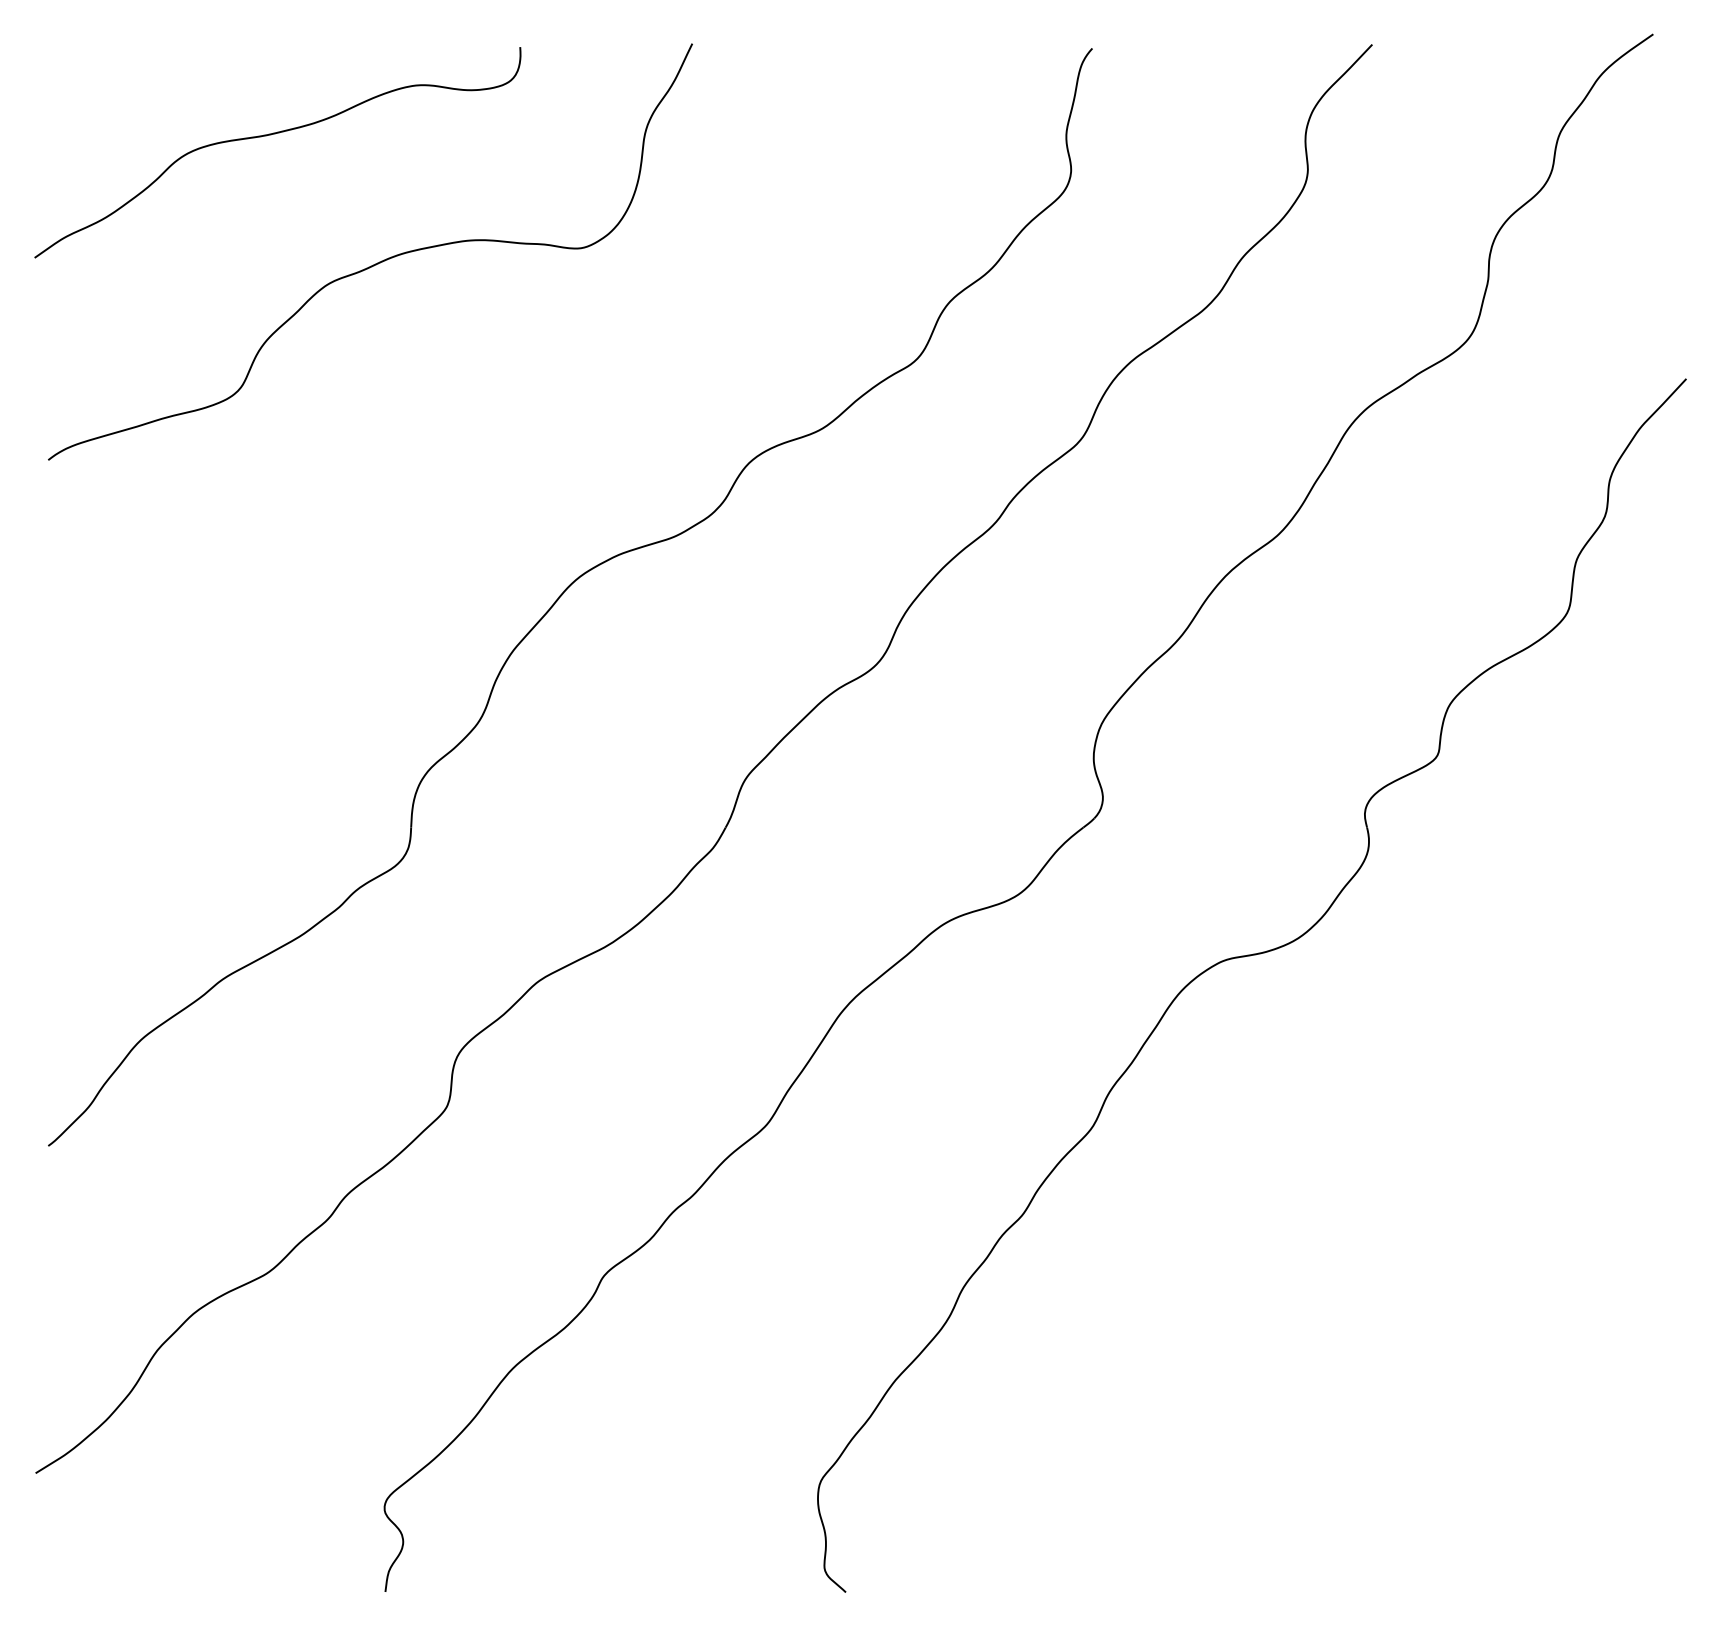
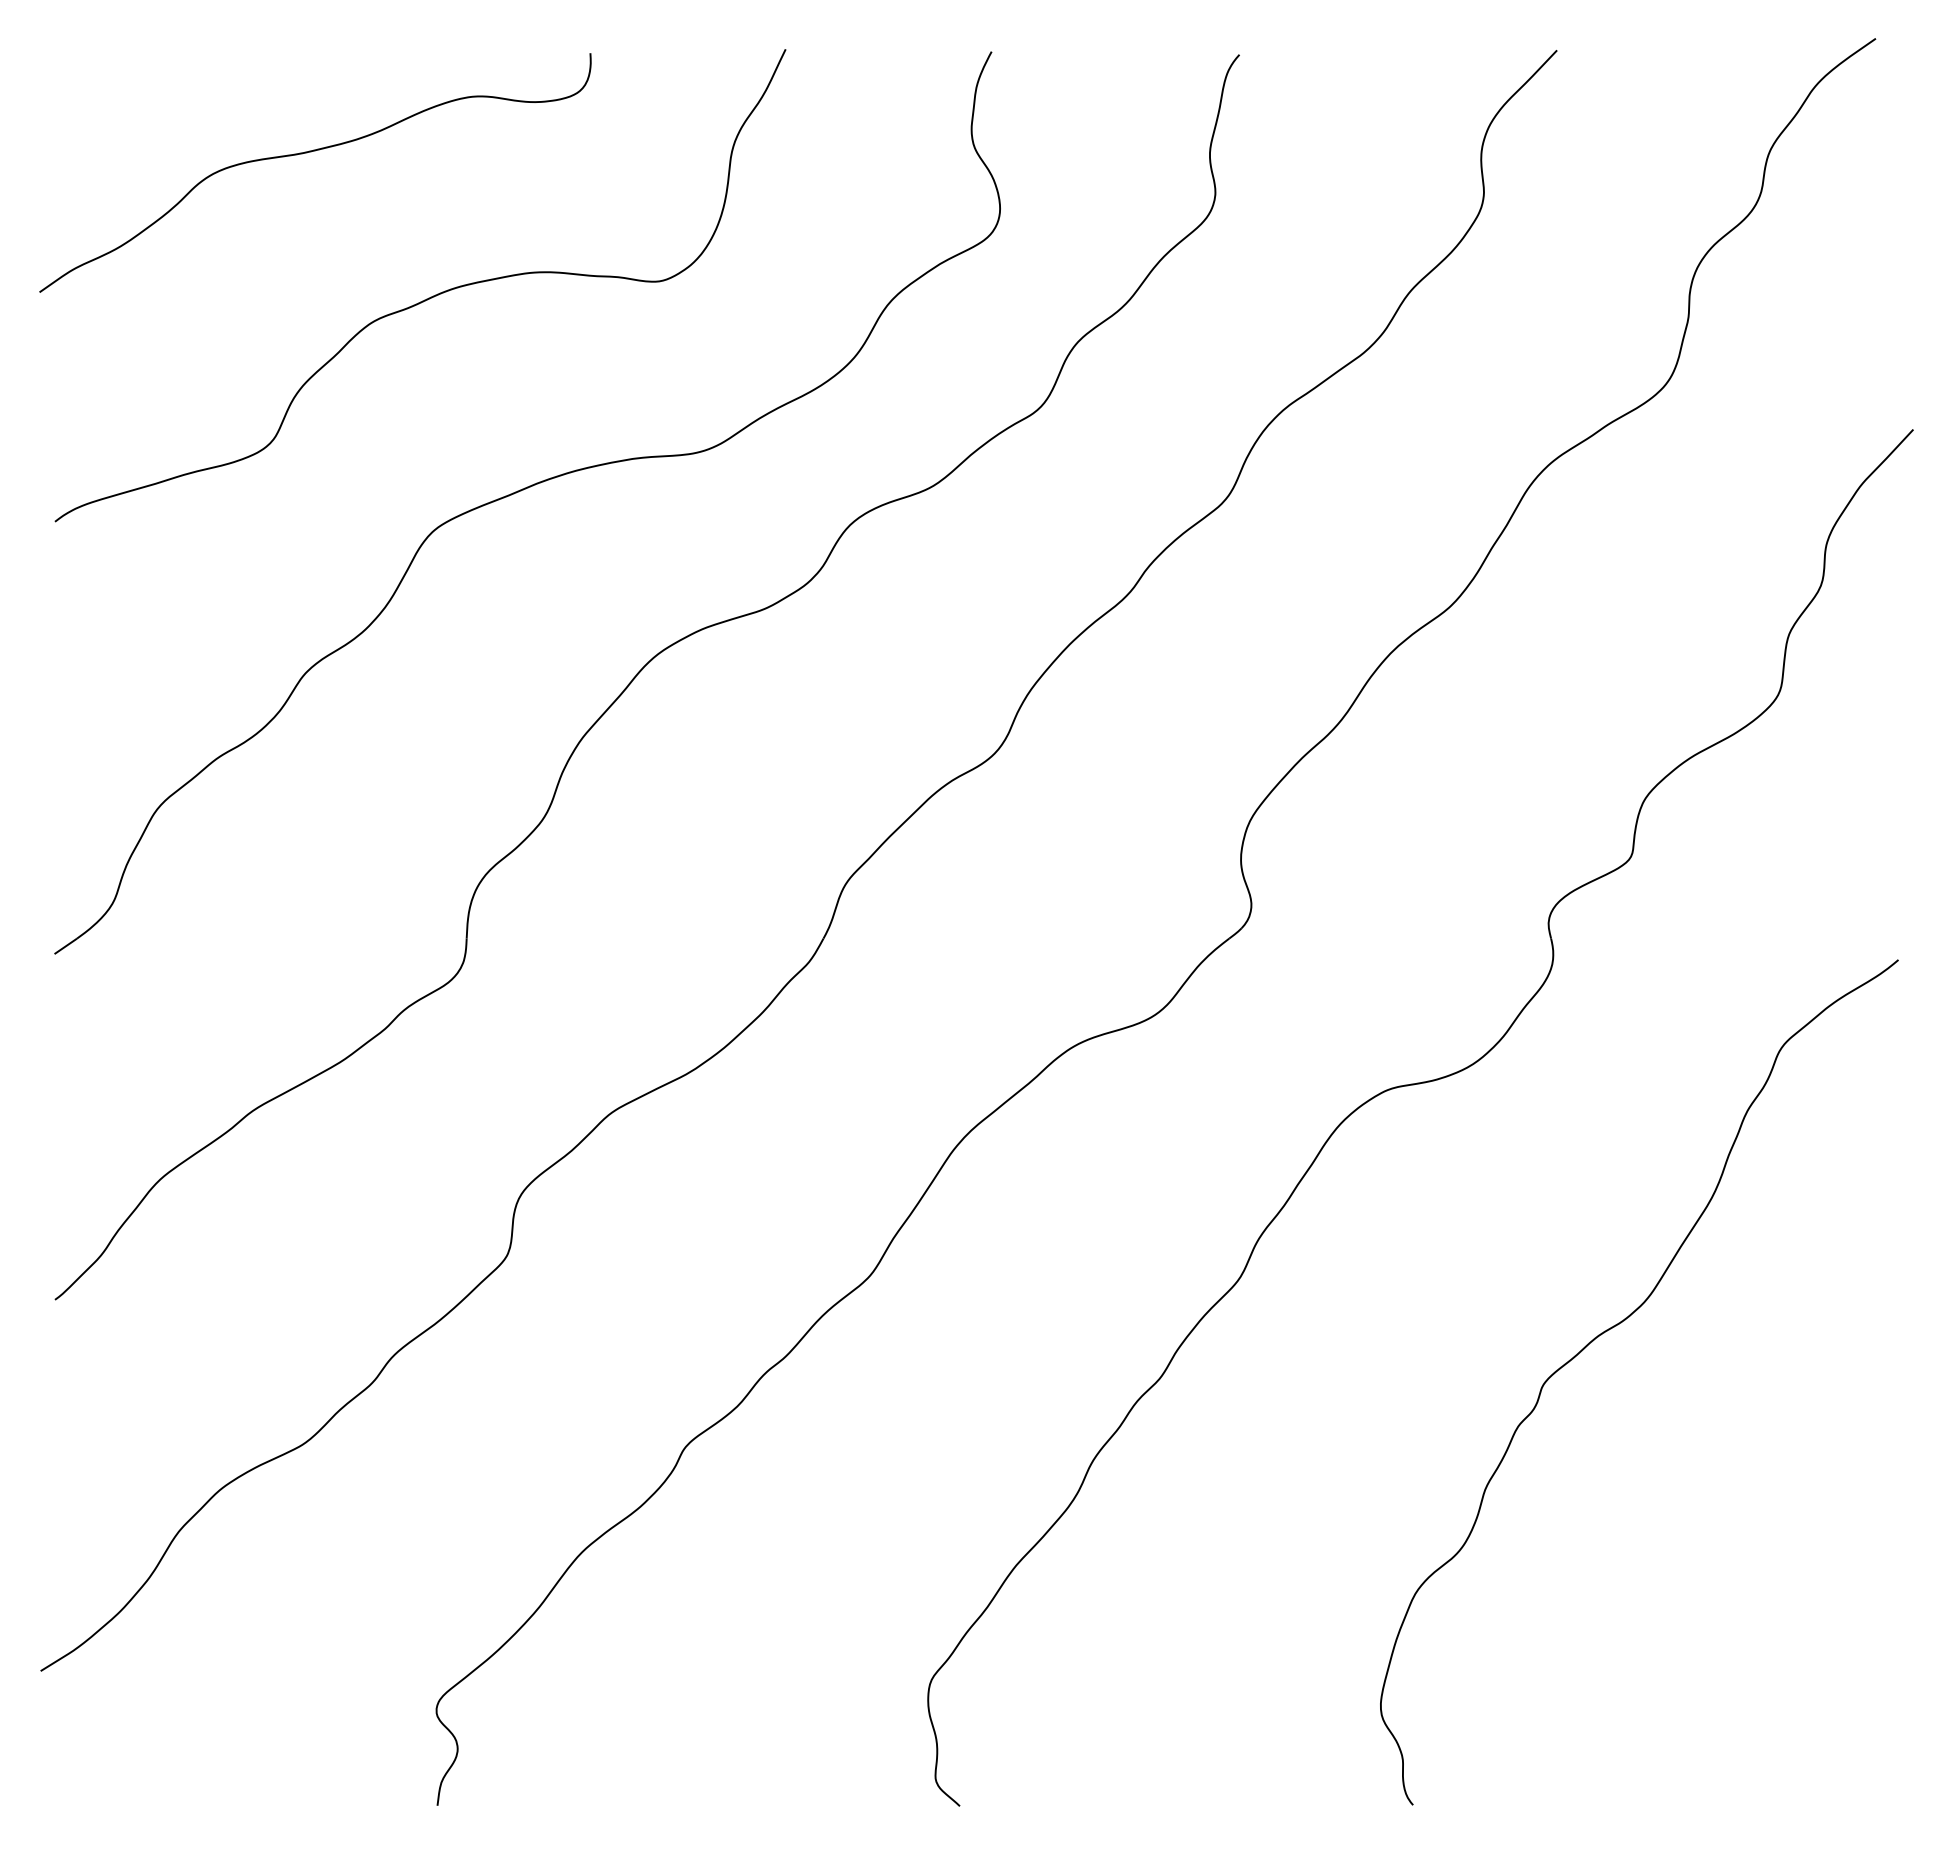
part: (459, 433) -> (521, 491), added
curve: (1420, 1172) -> (1611, 1329), added

